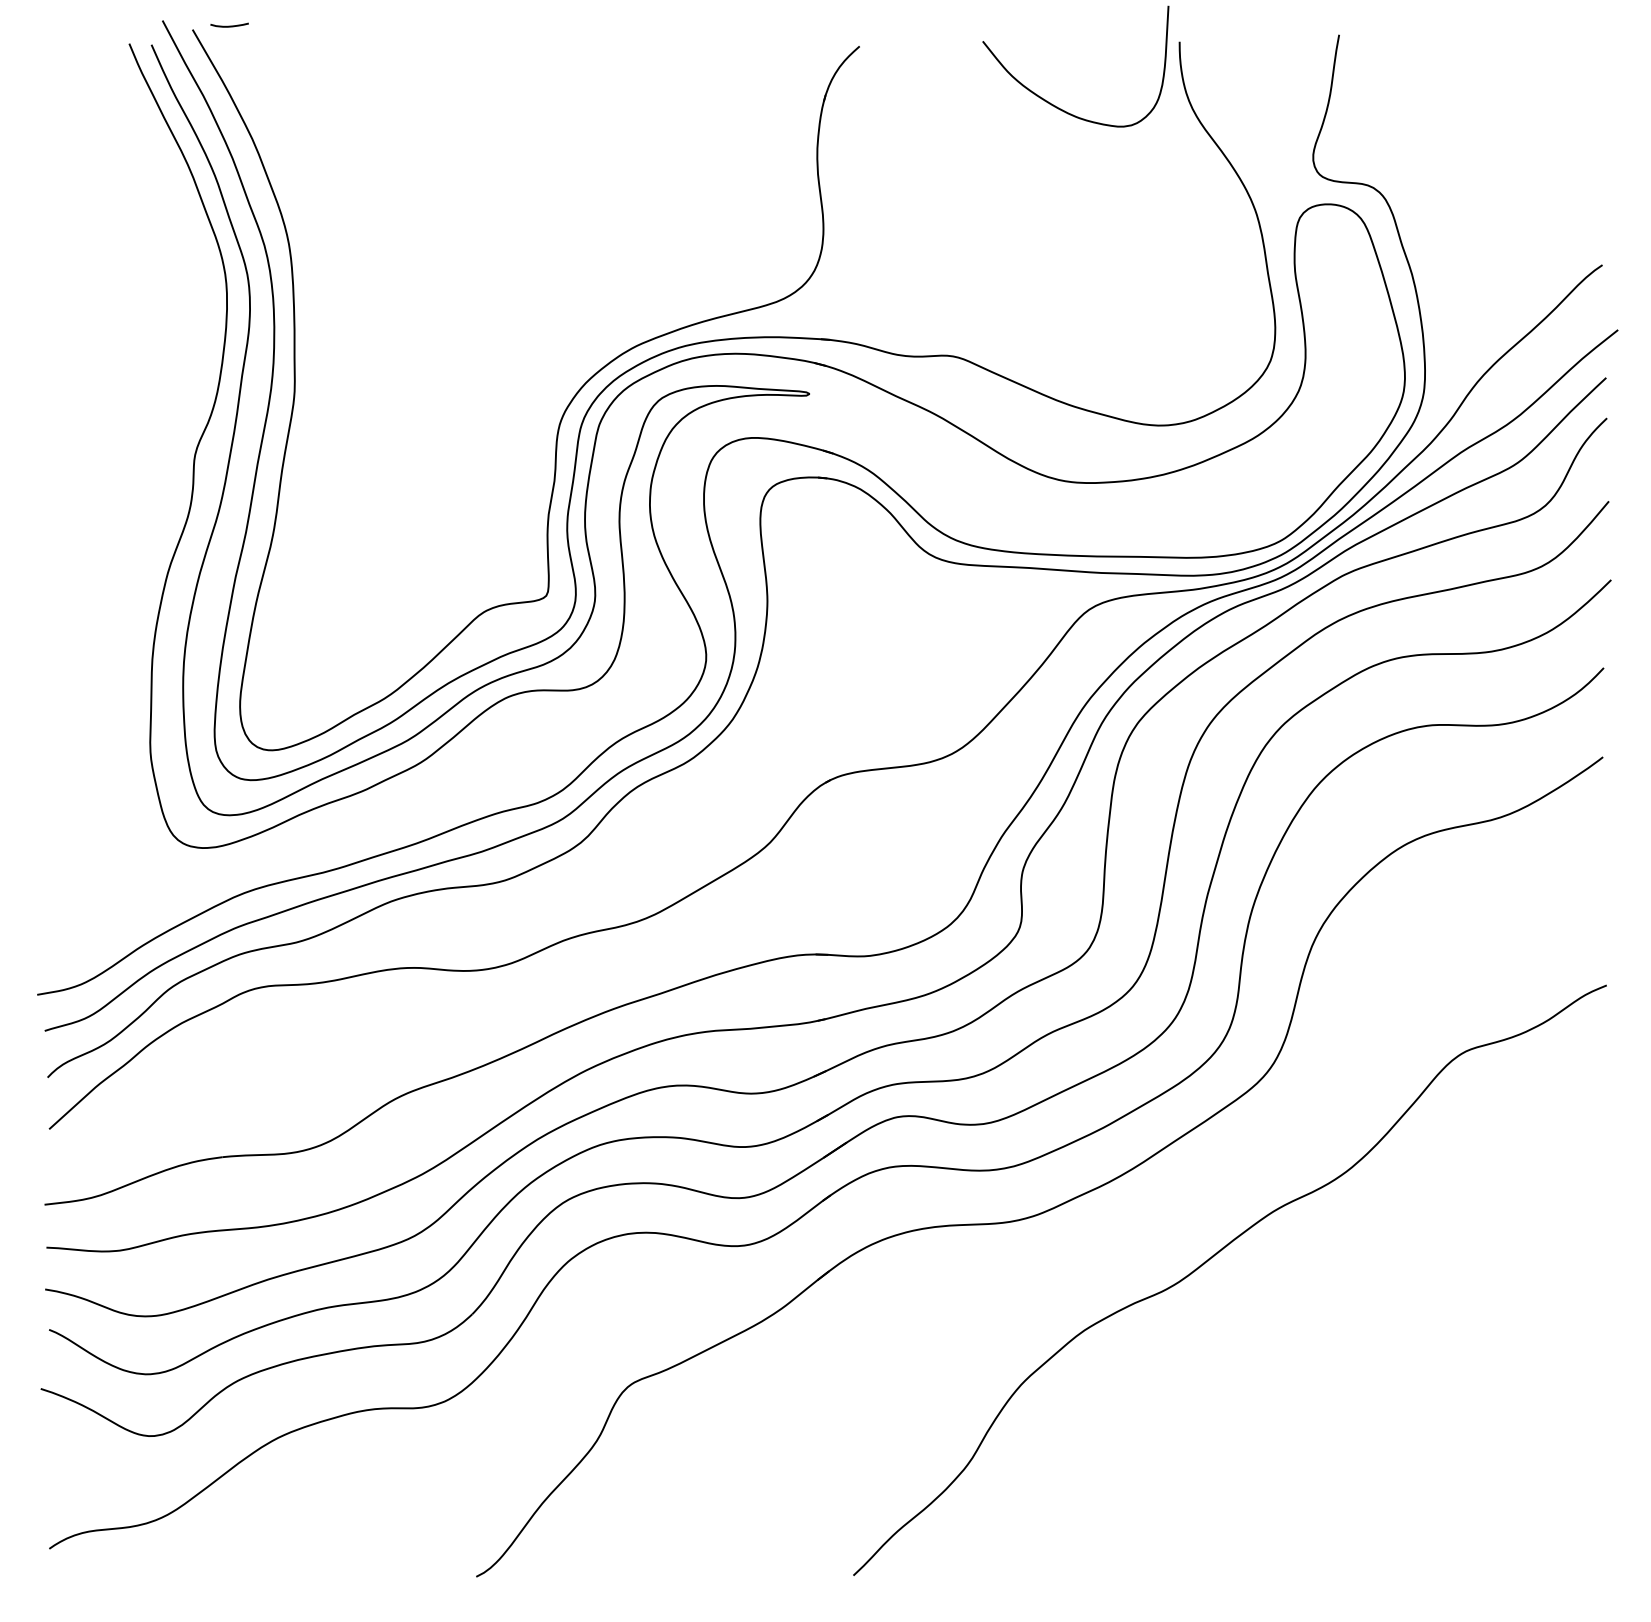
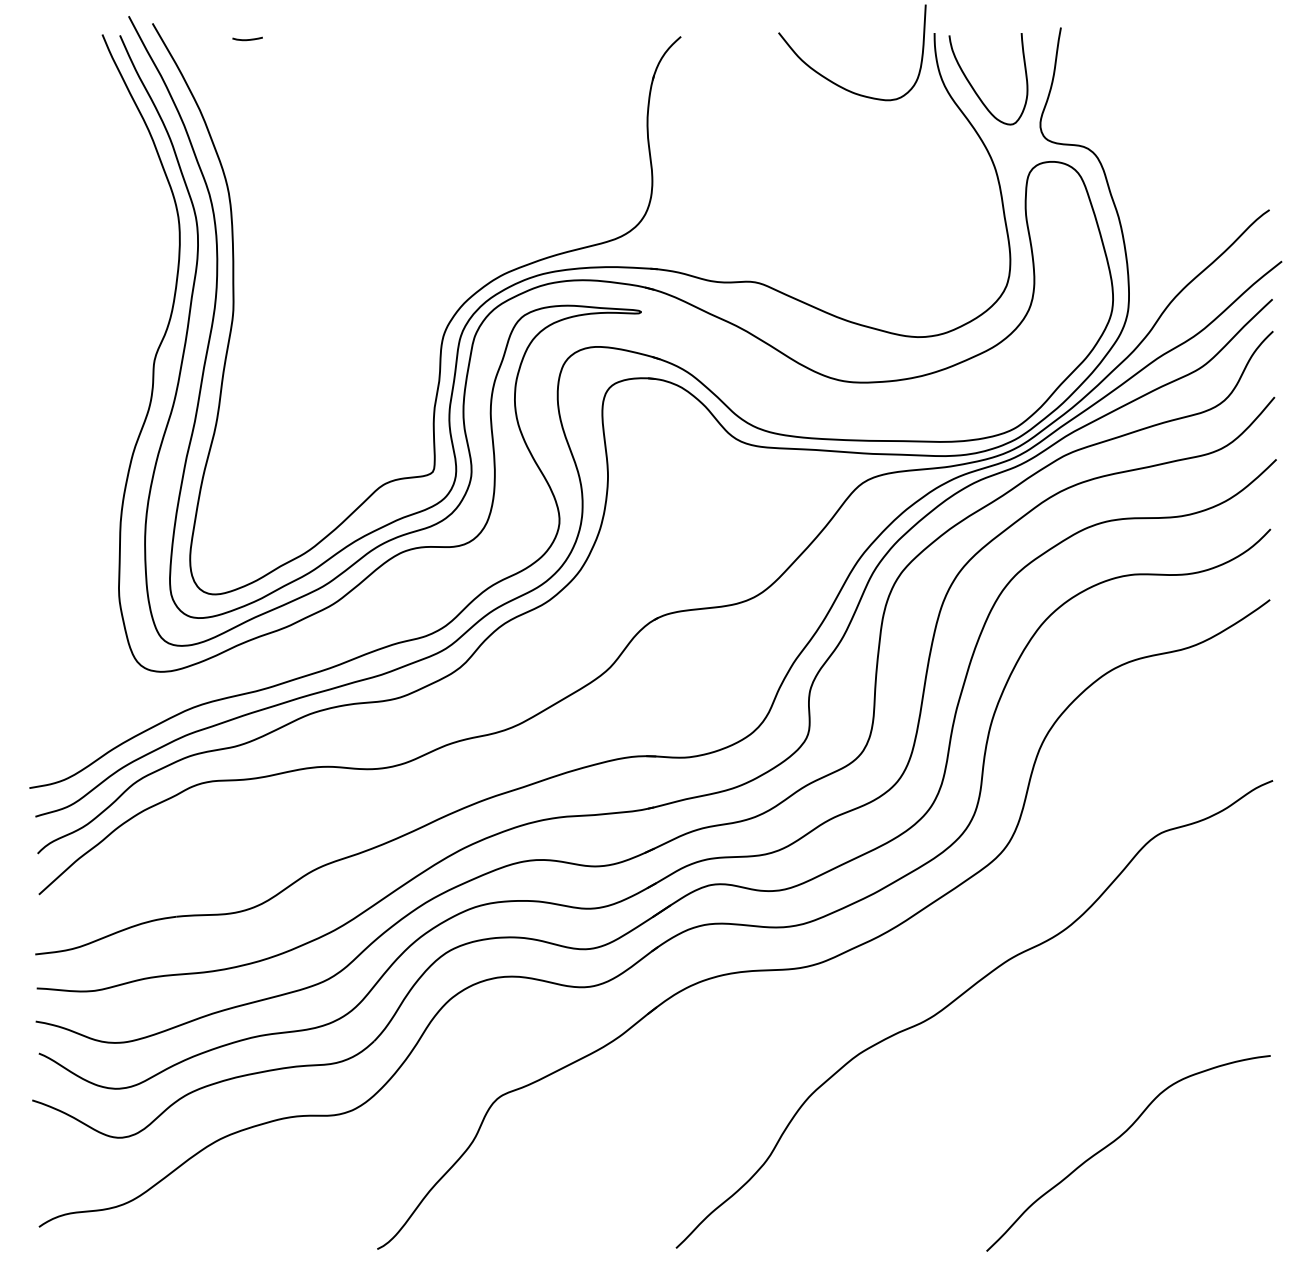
curve: (229, 25) -> (247, 39), moved
curve: (1227, 108) -> (972, 85), added
curve: (1409, 1439) -> (1116, 1140), added

